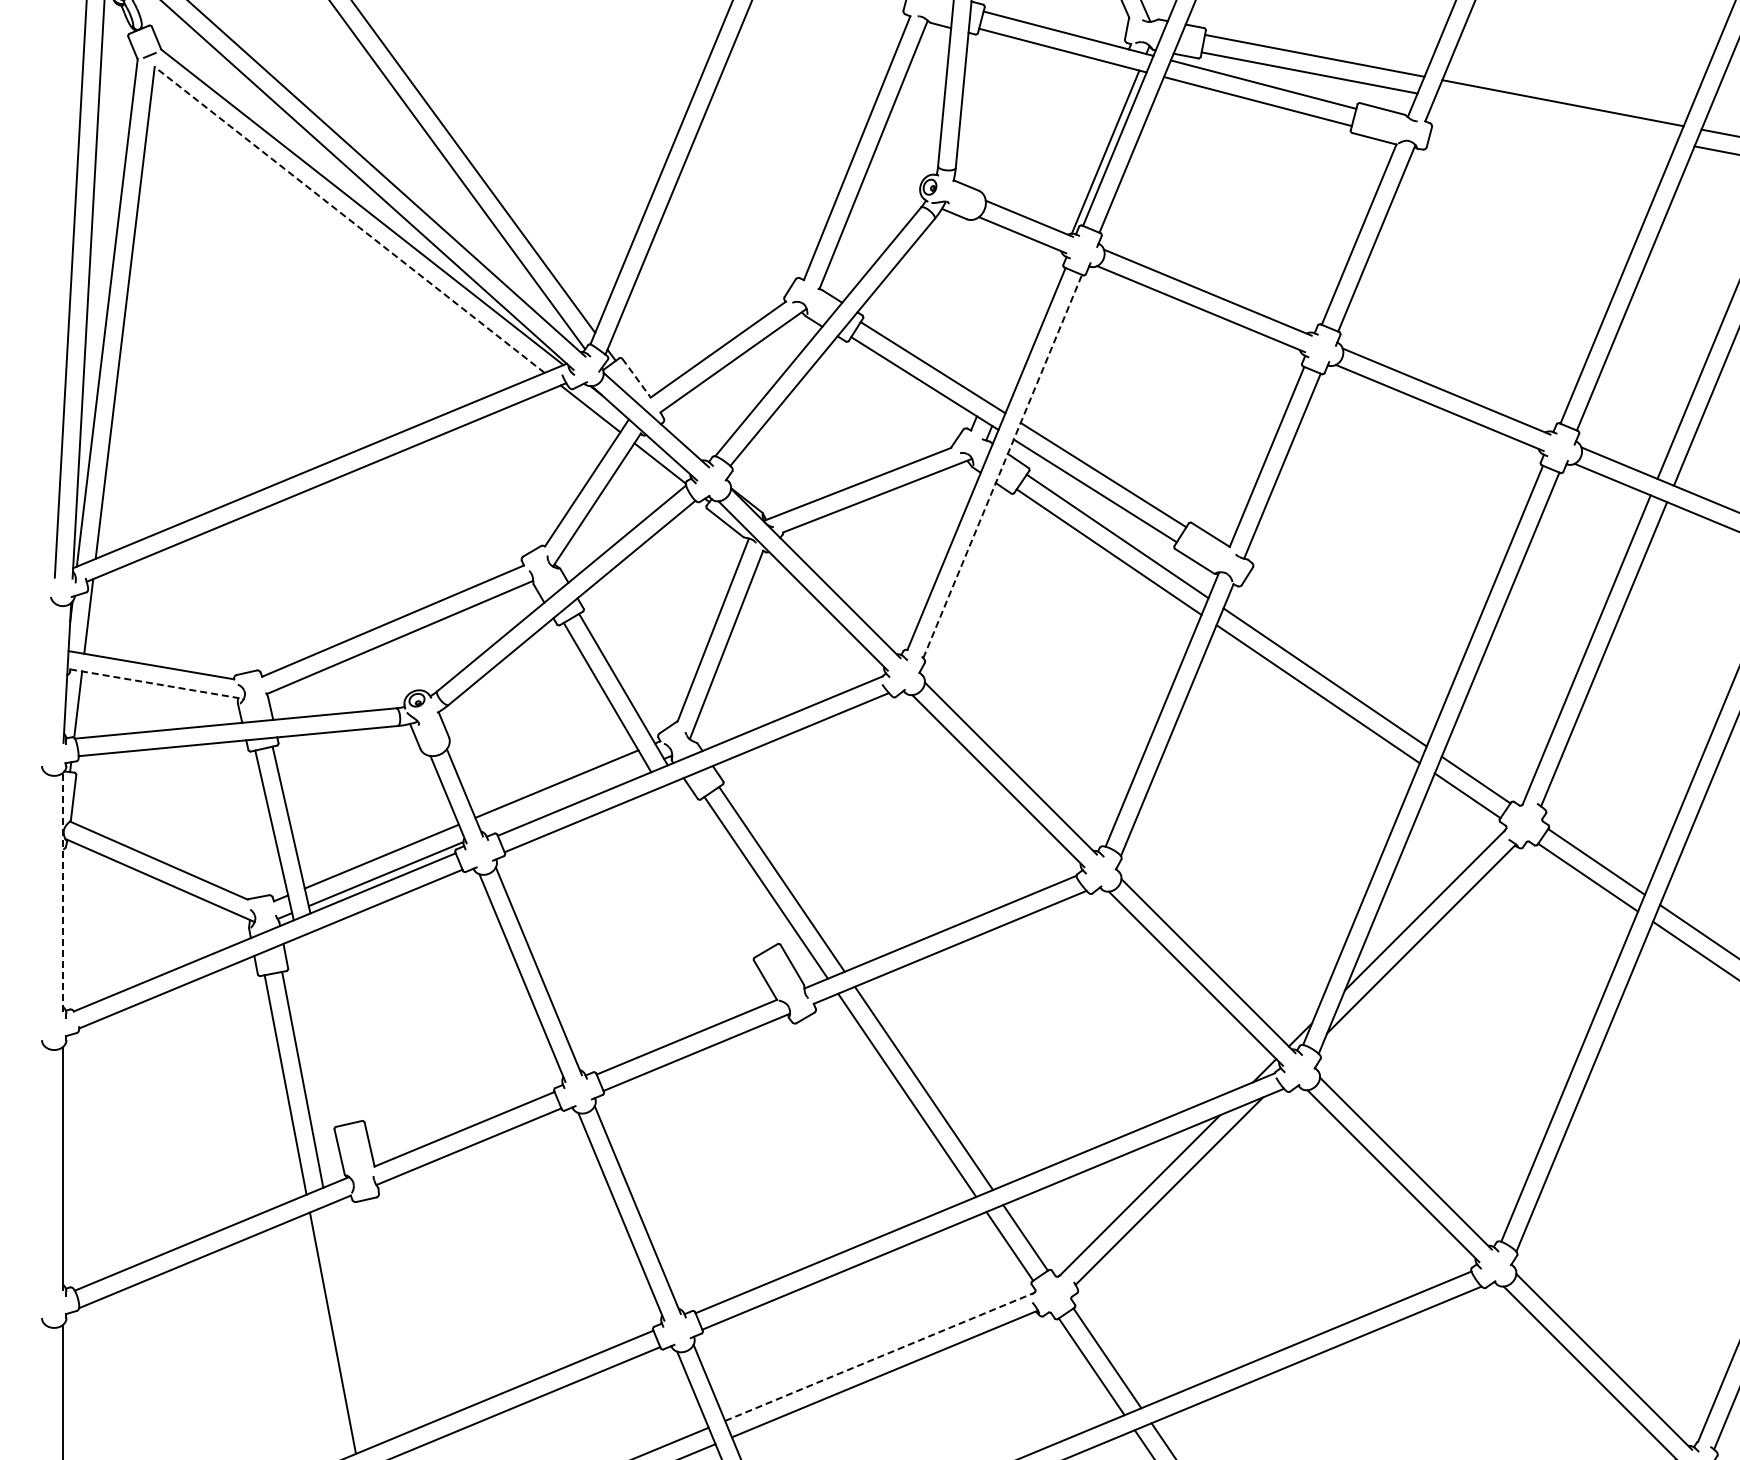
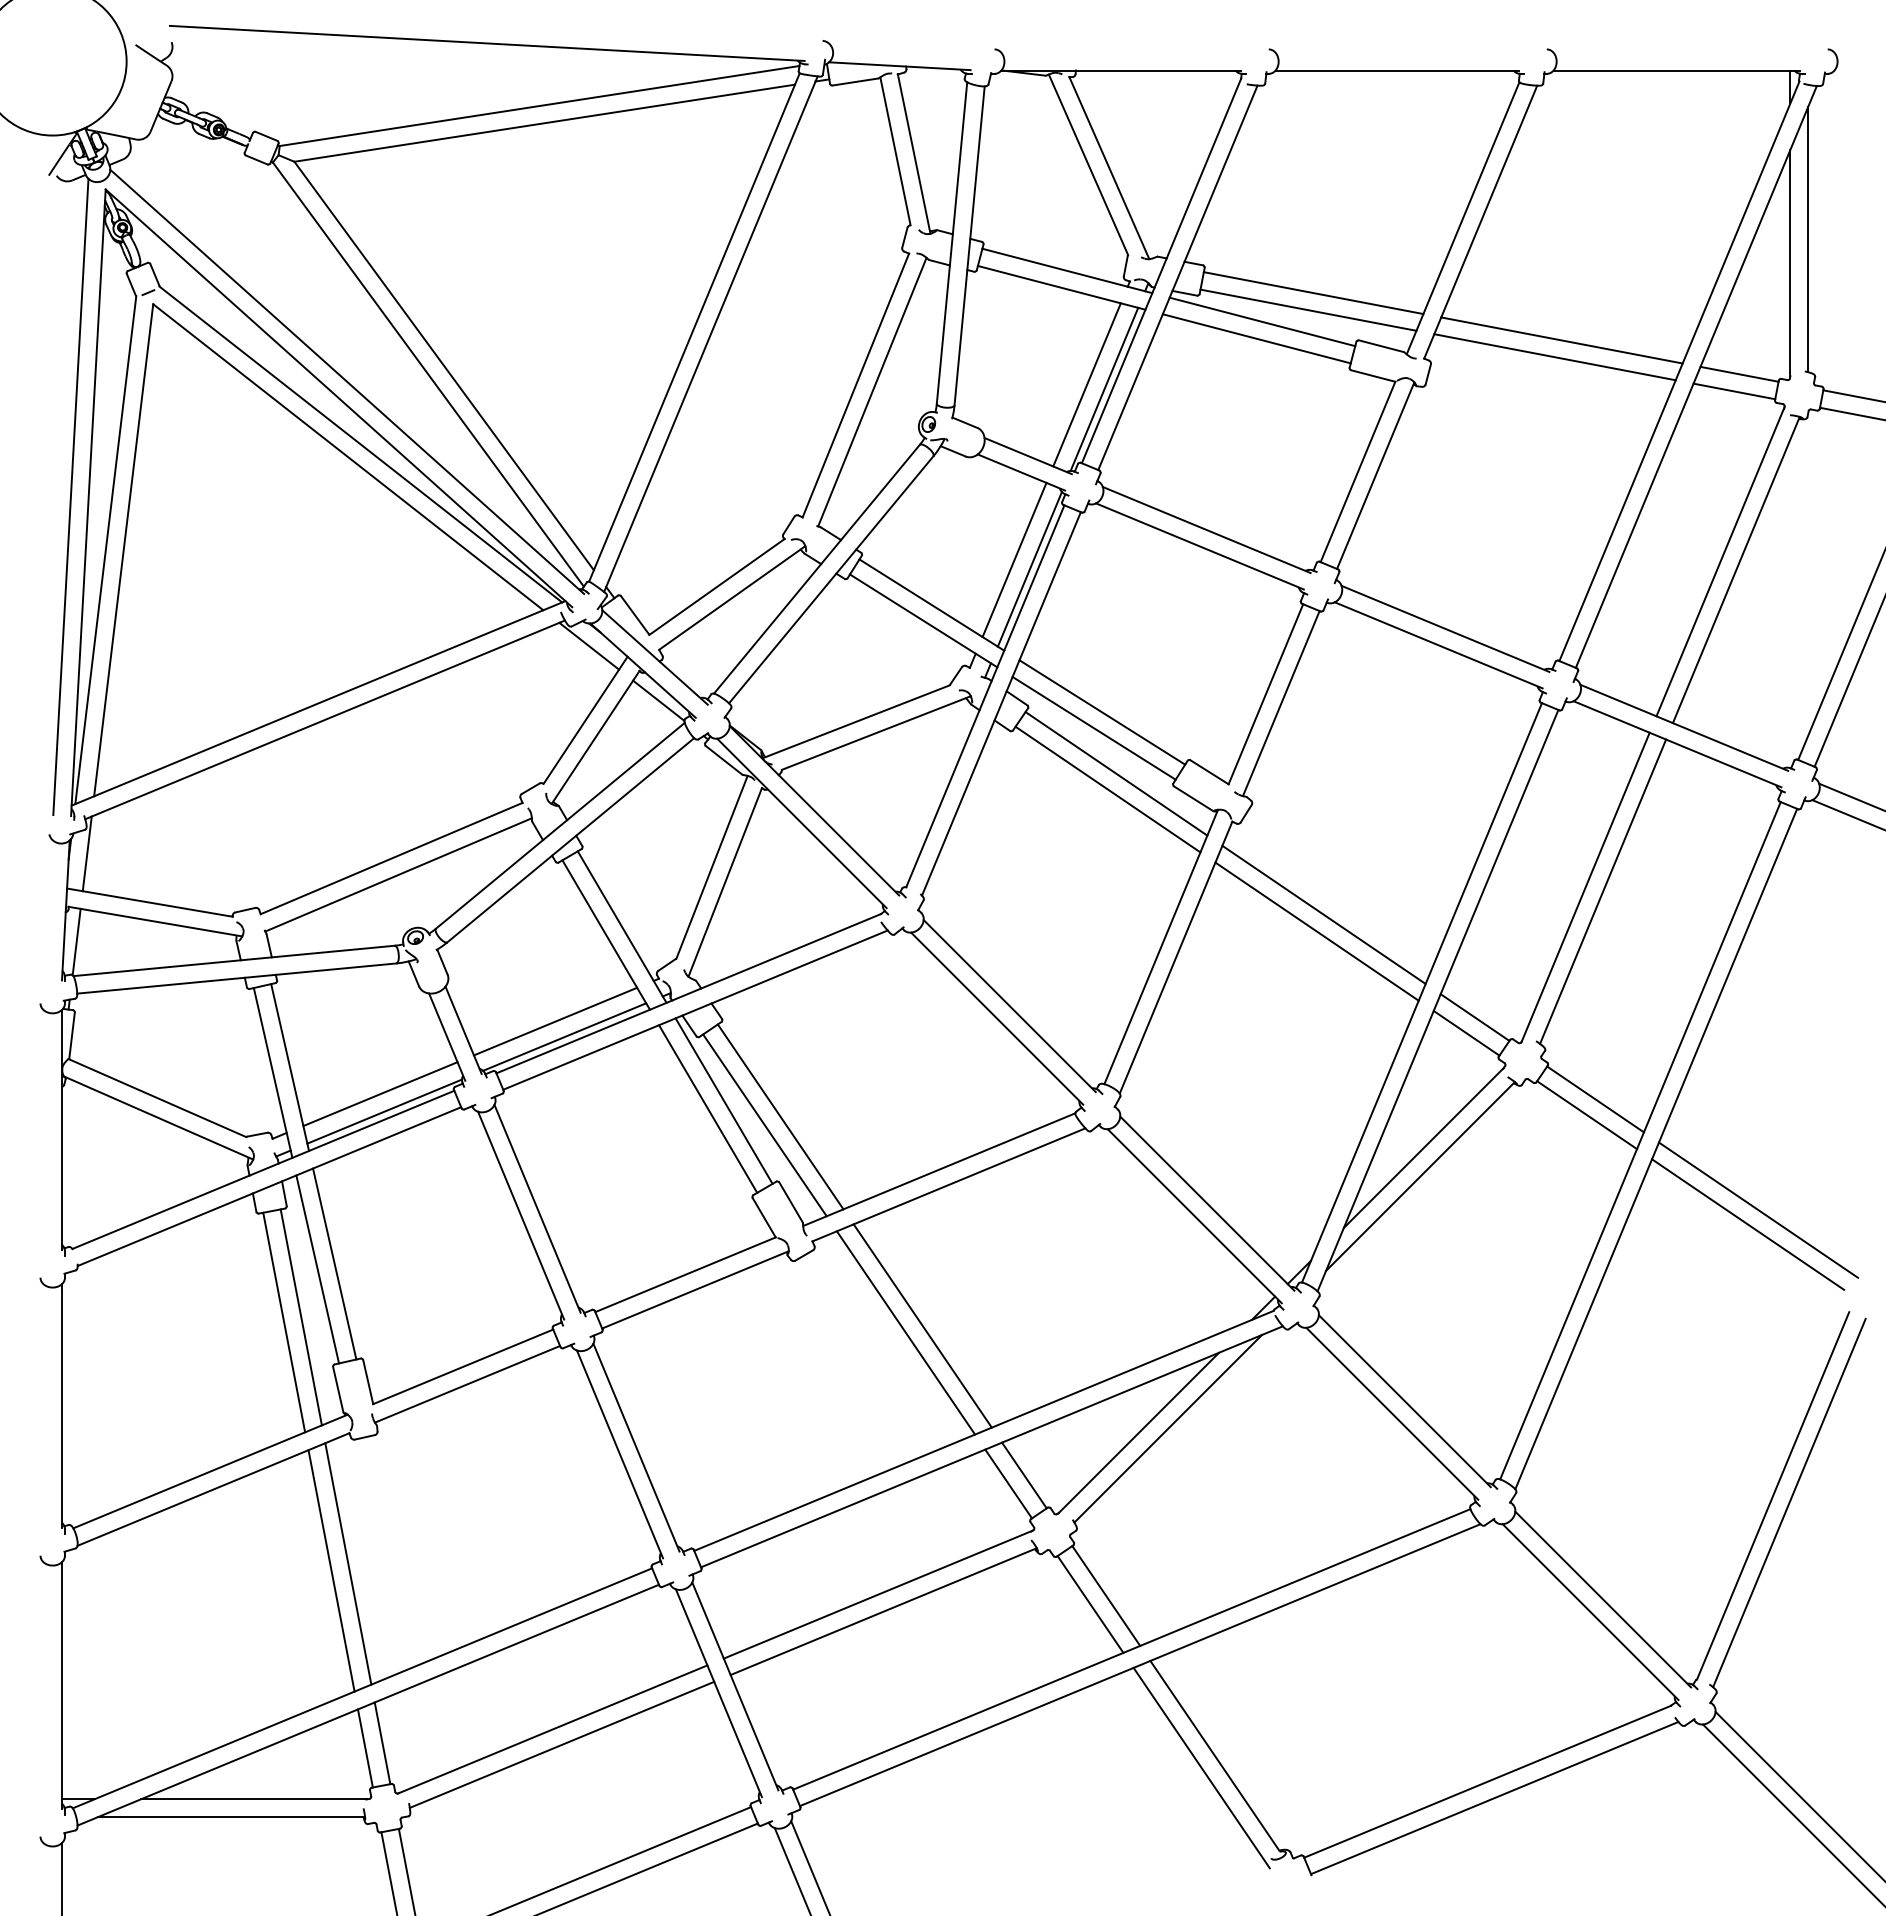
line: (1555, 120) -> (1554, 357), added
line: (1087, 147) -> (1086, 384), added
line: (349, 220) -> (348, 457), dashed -> solid
line: (1015, 322) -> (1014, 559), added
line: (1030, 332) -> (1029, 569), added
line: (636, 378) -> (635, 615), dashed -> solid
line: (1002, 466) -> (1001, 703), dashed -> solid
line: (156, 684) -> (155, 921), dashed -> solid
line: (565, 799) -> (564, 1036), added
line: (724, 863) -> (723, 1100), added
line: (709, 871) -> (708, 1108), added
line: (63, 893) -> (61, 1130), dashed -> solid
line: (335, 1025) -> (334, 1263), added
line: (318, 1031) -> (317, 1269), added
line: (349, 1325) -> (348, 1563), added
line: (879, 1356) -> (878, 1594), dashed -> solid

